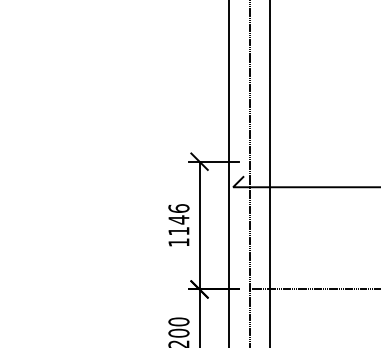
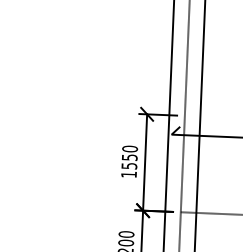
text: (178, 219) -> (129, 157), 1146 -> 1550

